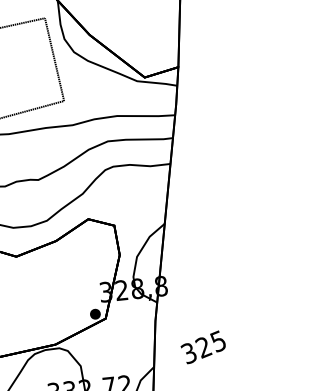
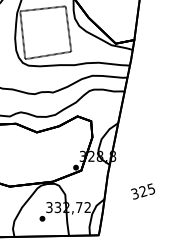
text: (202, 347) -> (142, 191), moved

